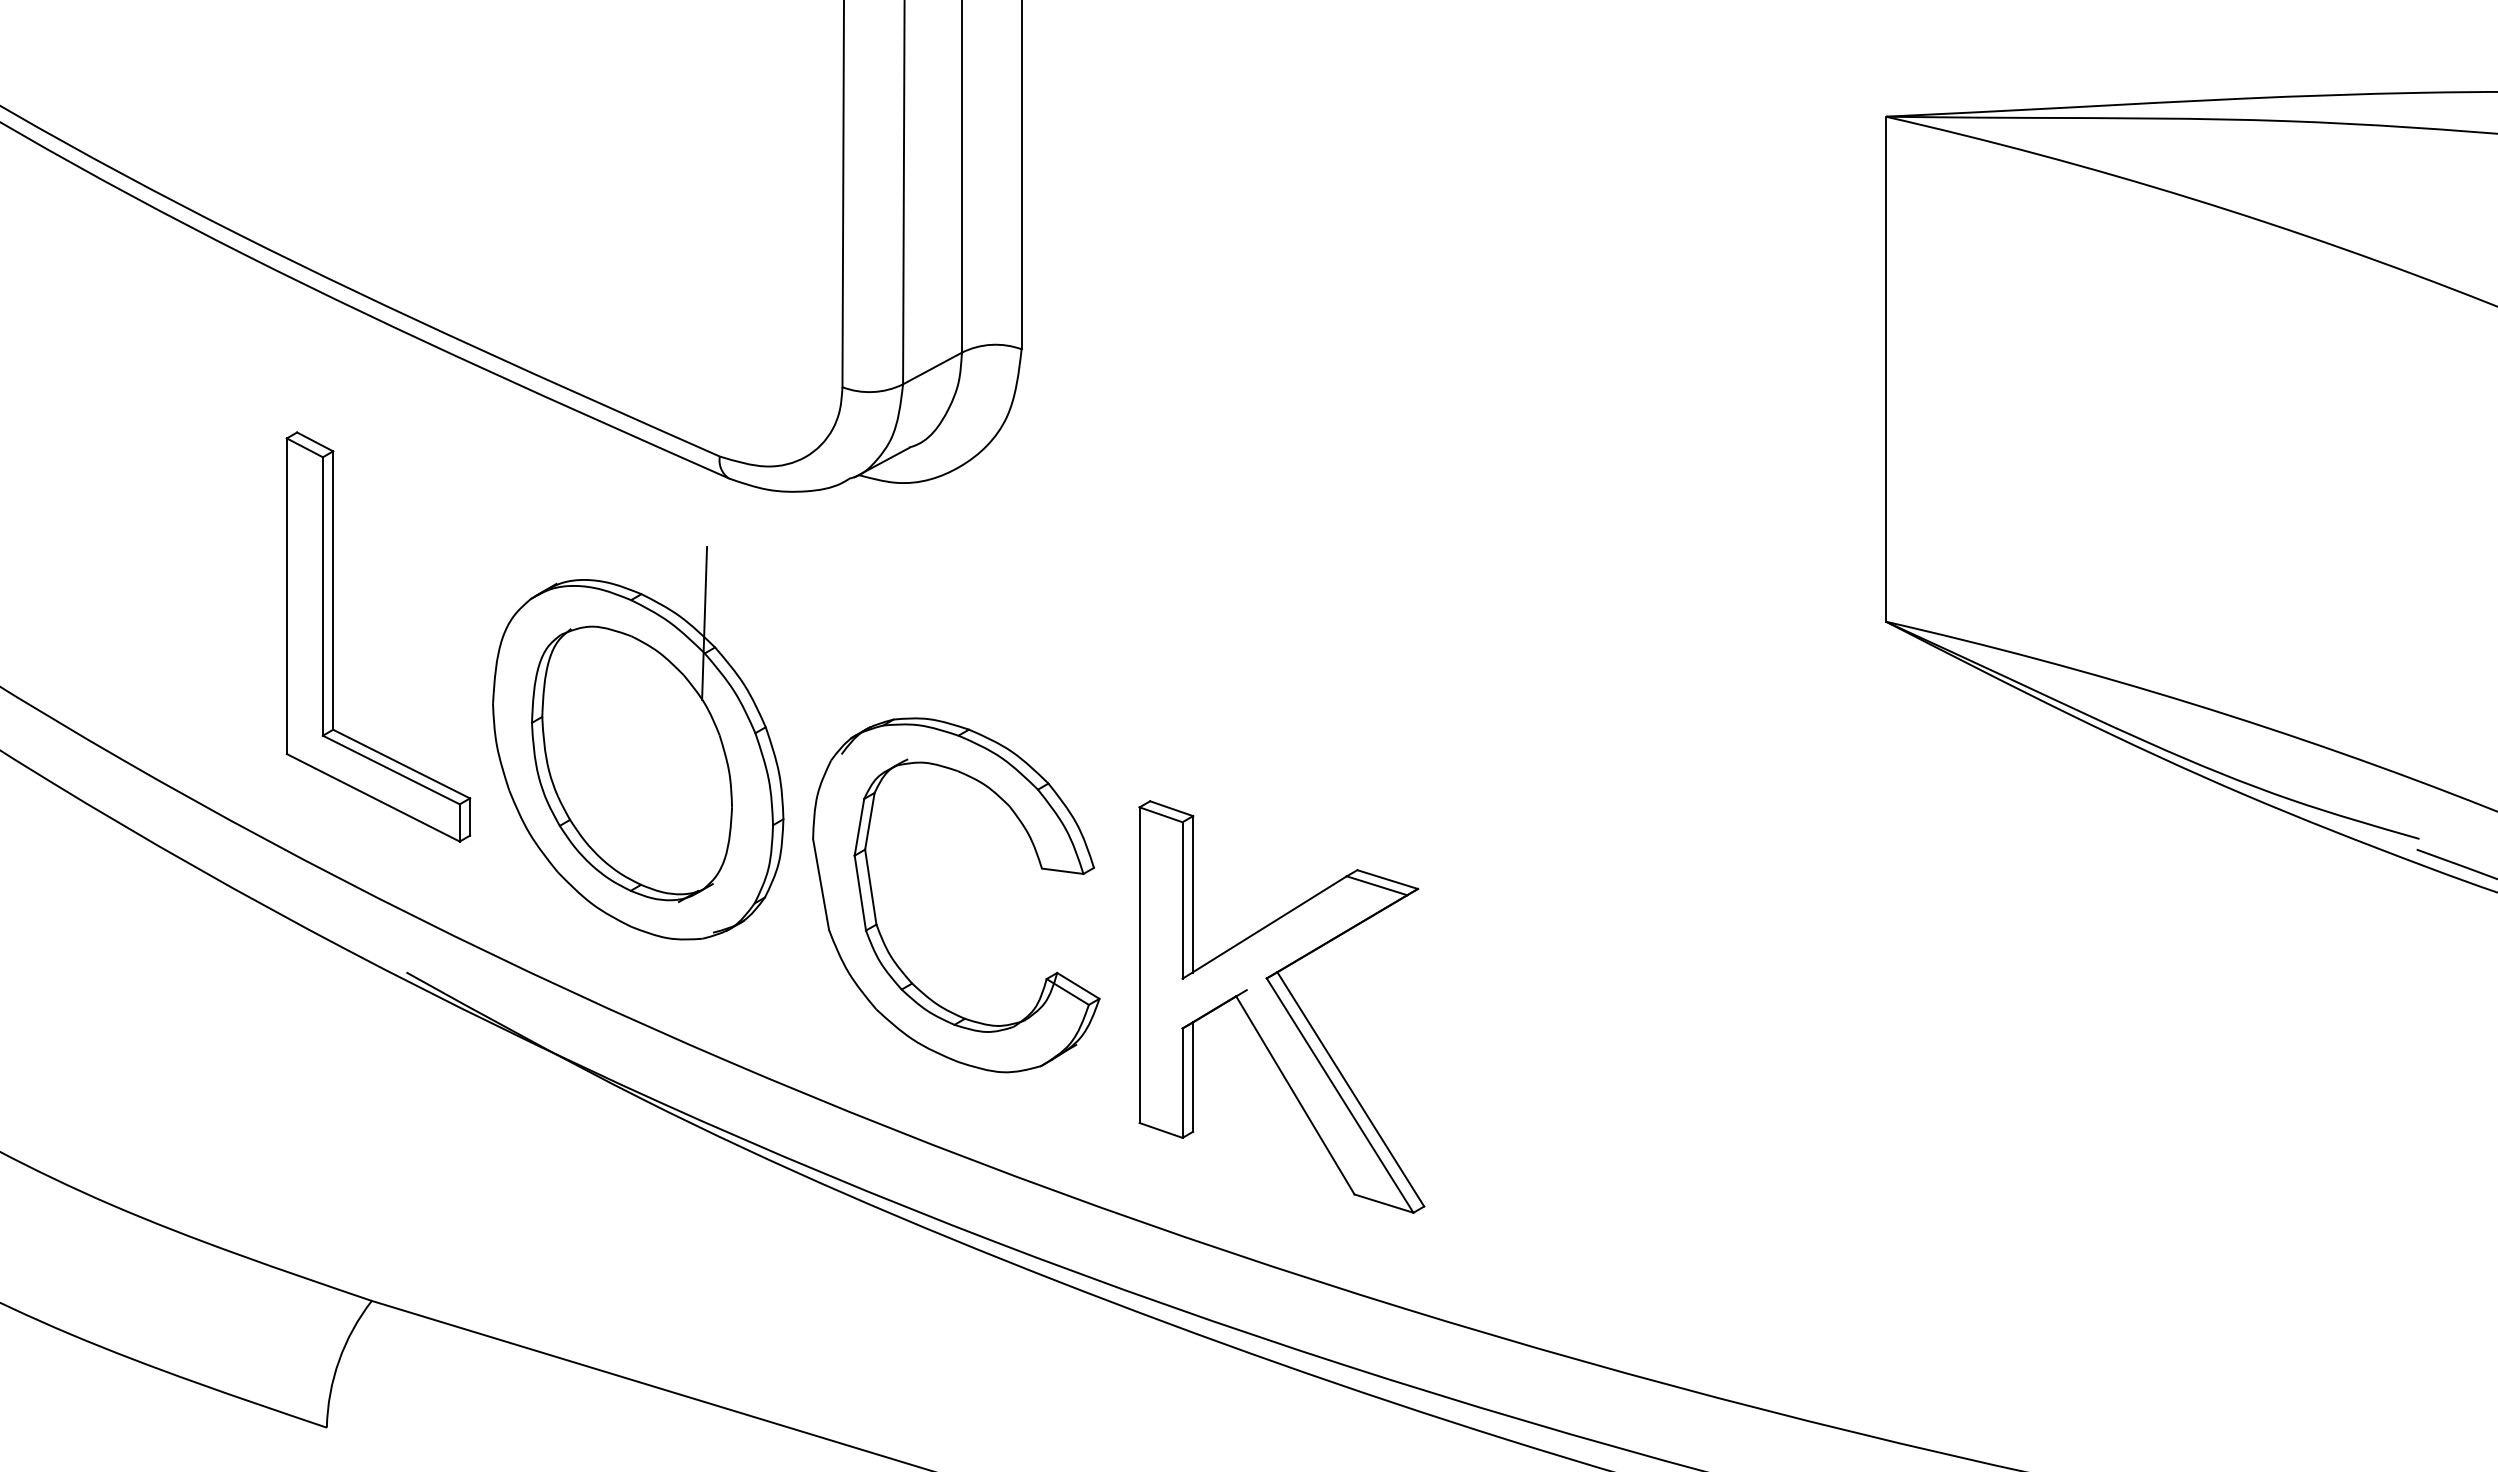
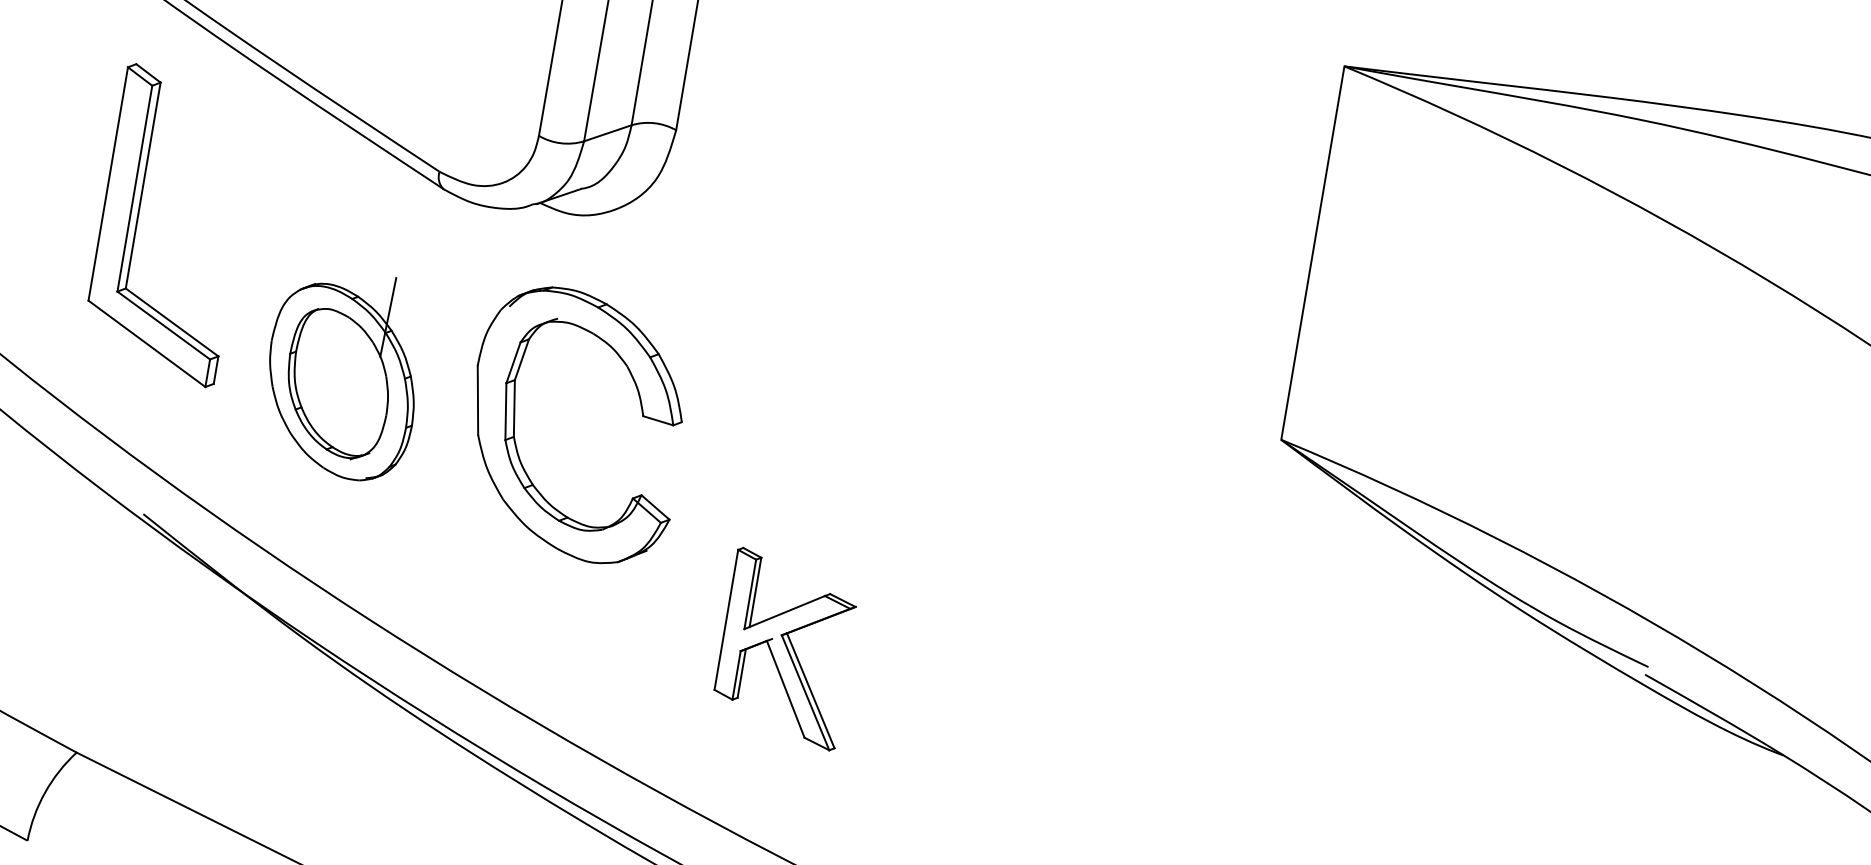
part: (333, 636) -> (137, 219), moved
part: (638, 743) -> (343, 373), size x0.7
part: (875, 909) -> (515, 425), moved
part: (1281, 1006) -> (786, 648), size x0.6

